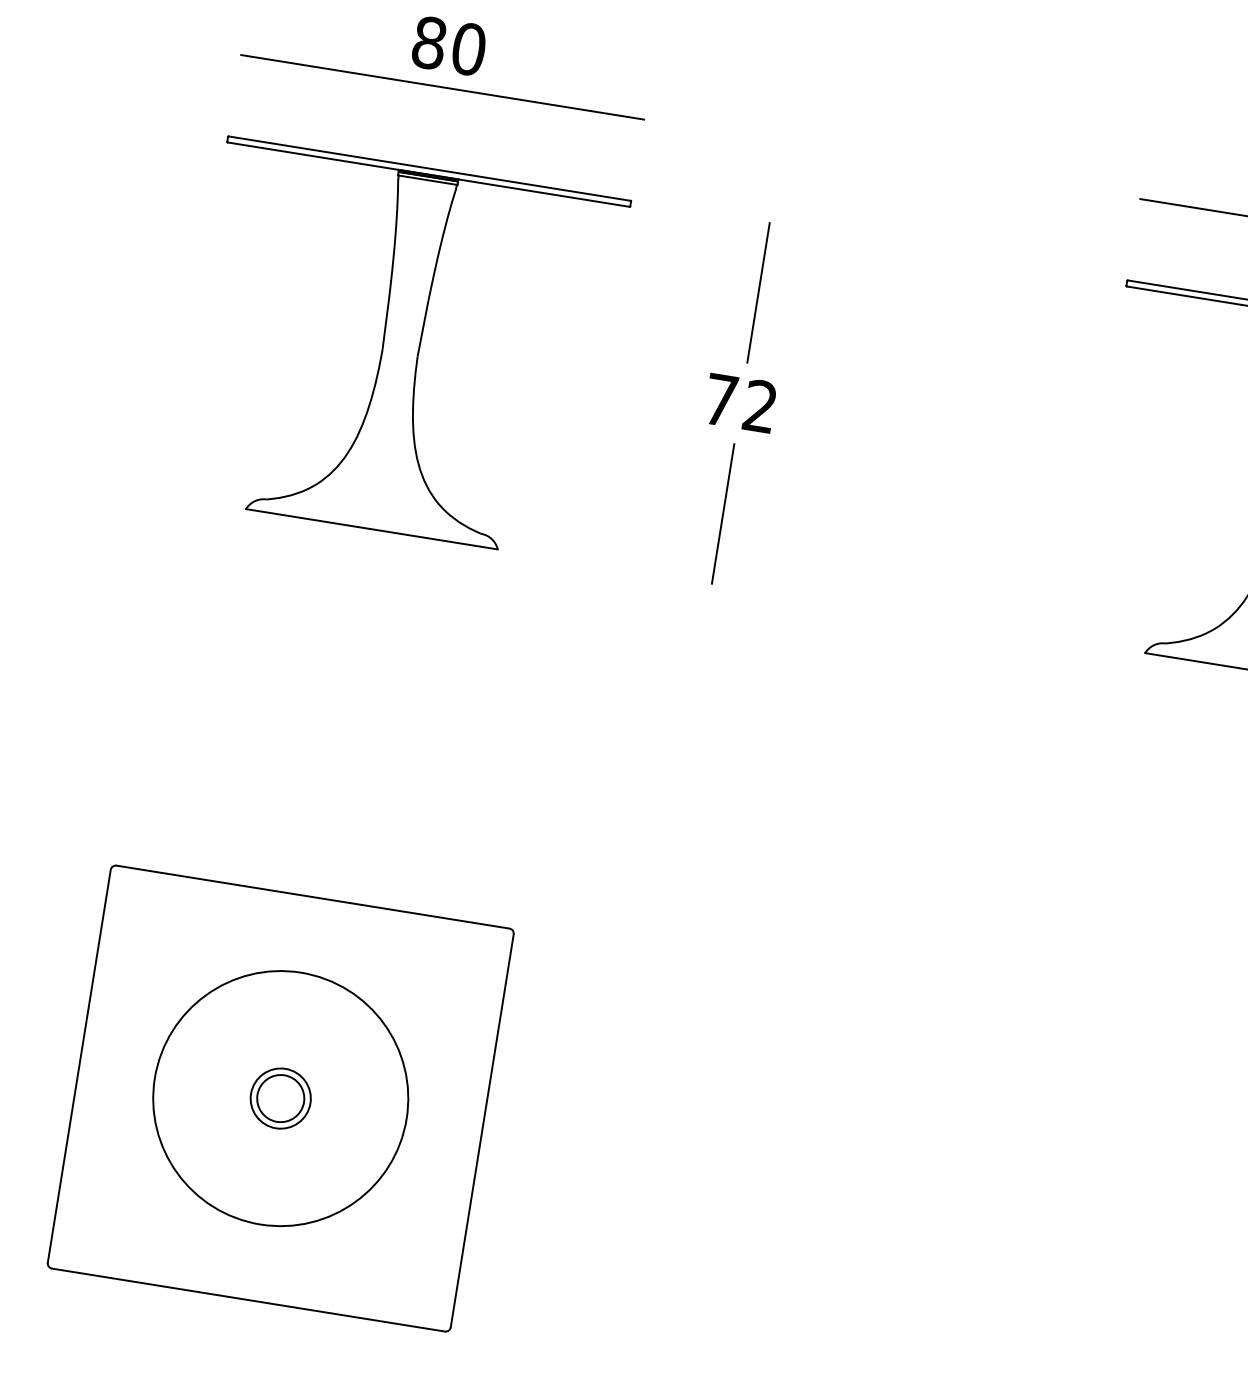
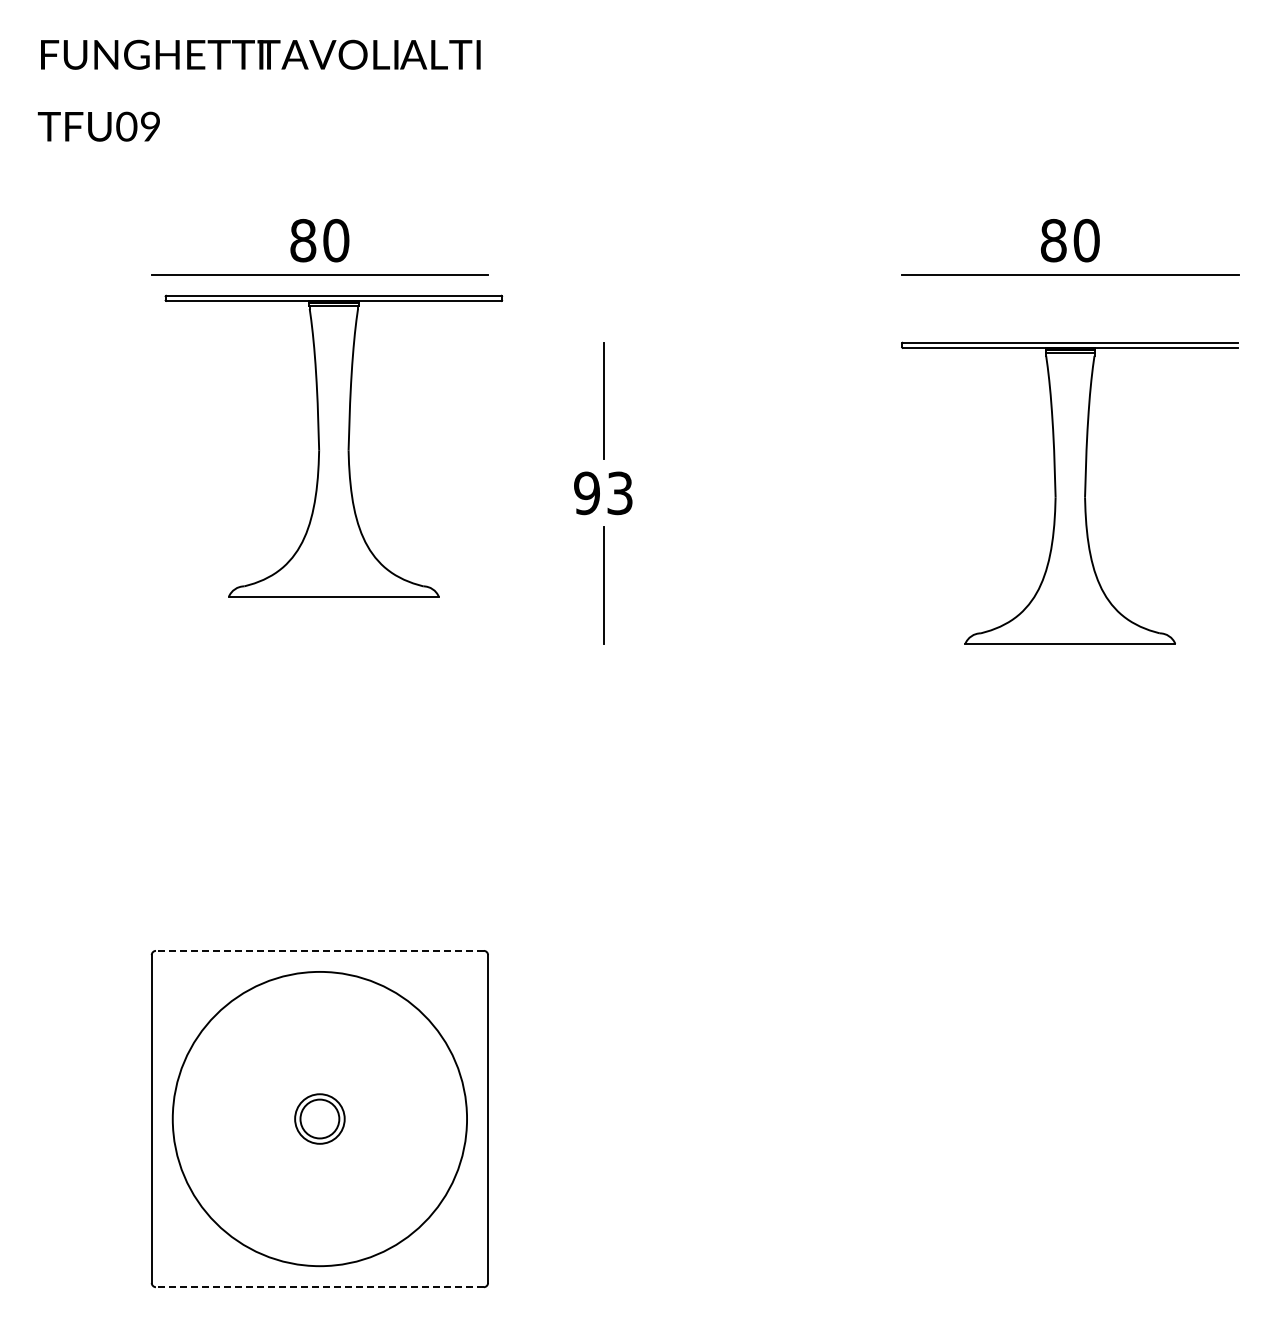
part: (400, 347) -> (333, 445), moved
text: (740, 403) -> (603, 493), 72 -> 93
line: (312, 896) -> (319, 950), solid -> dashed
circle: (280, 1097) -> (319, 1118), size x1.4
line: (247, 1300) -> (319, 1287), solid -> dashed

